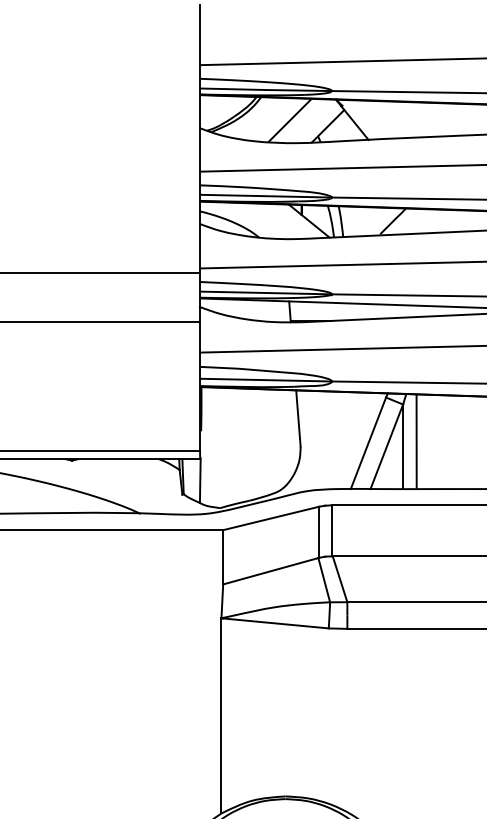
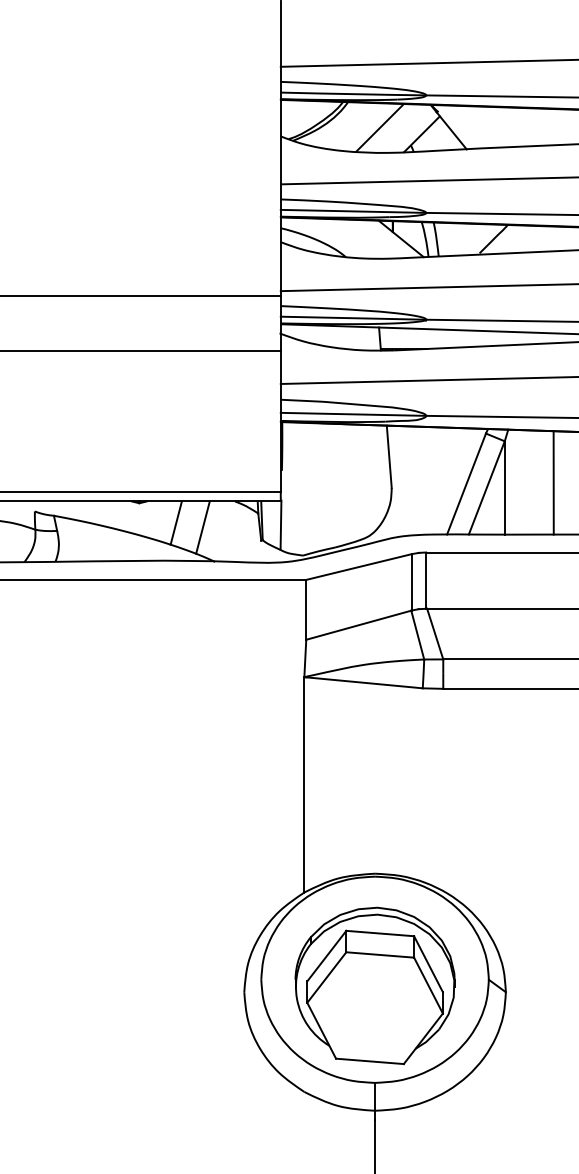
line: (416, 441) -> (553, 482), moved
line: (104, 478) -> (175, 522), added
line: (129, 482) -> (202, 527), added

